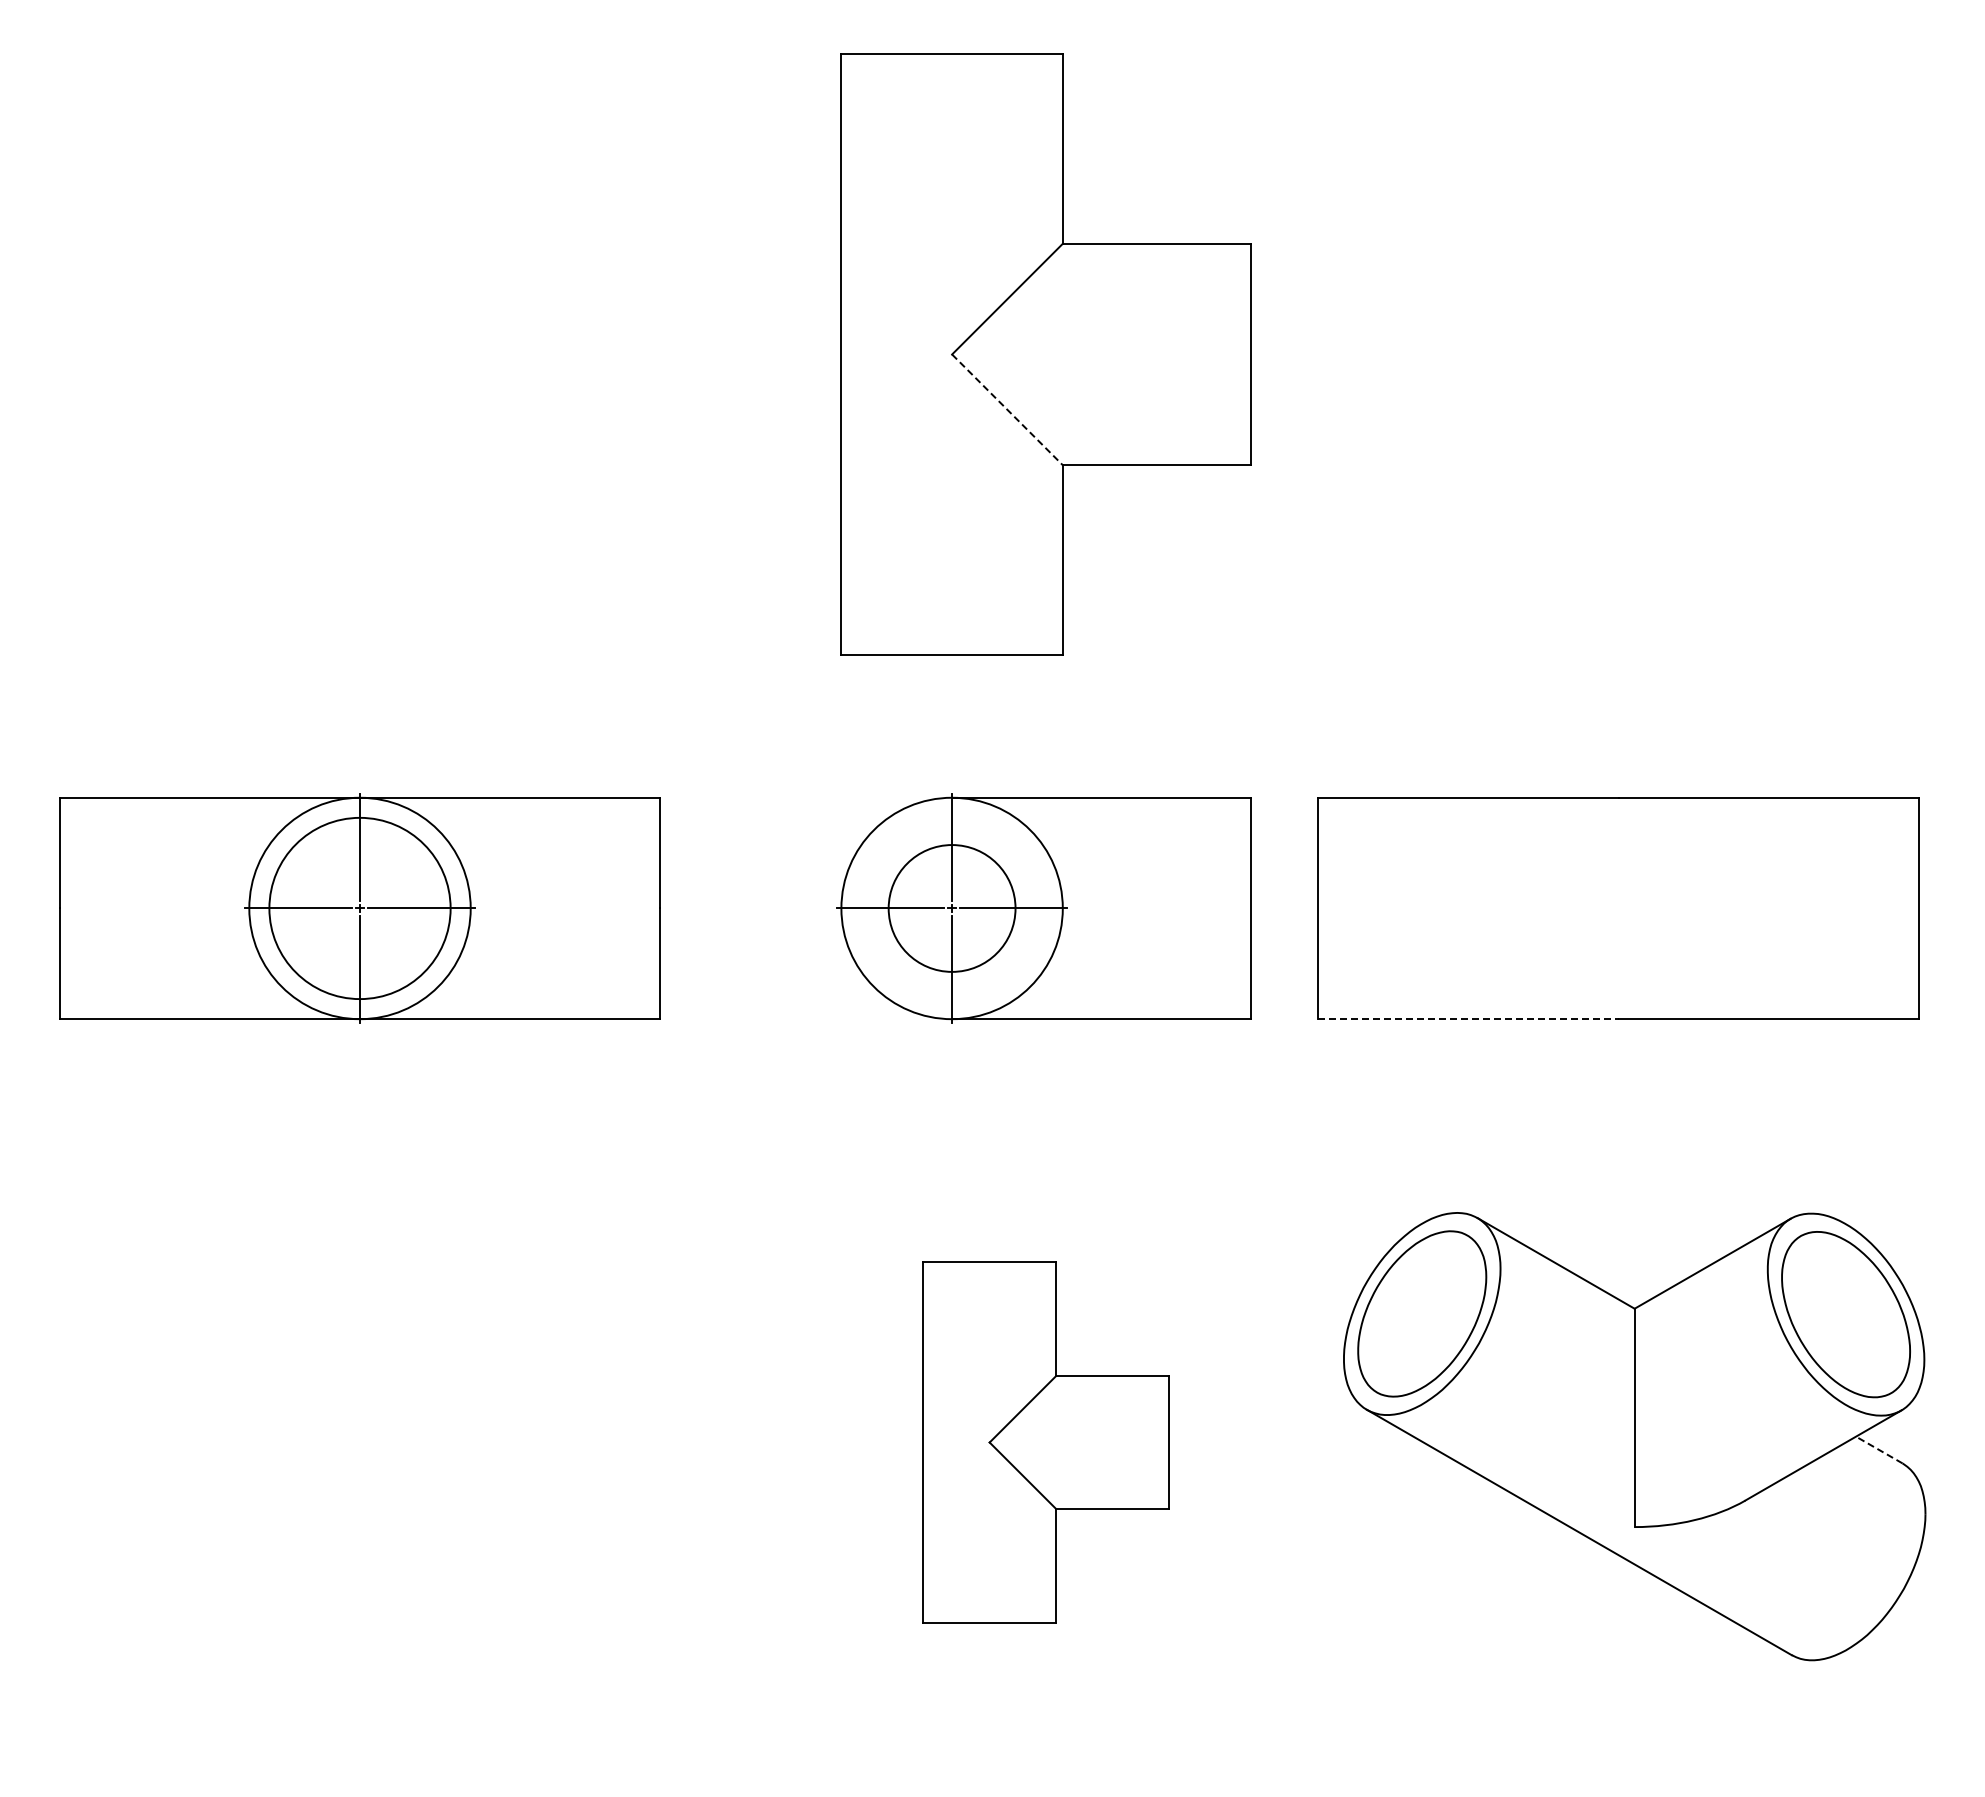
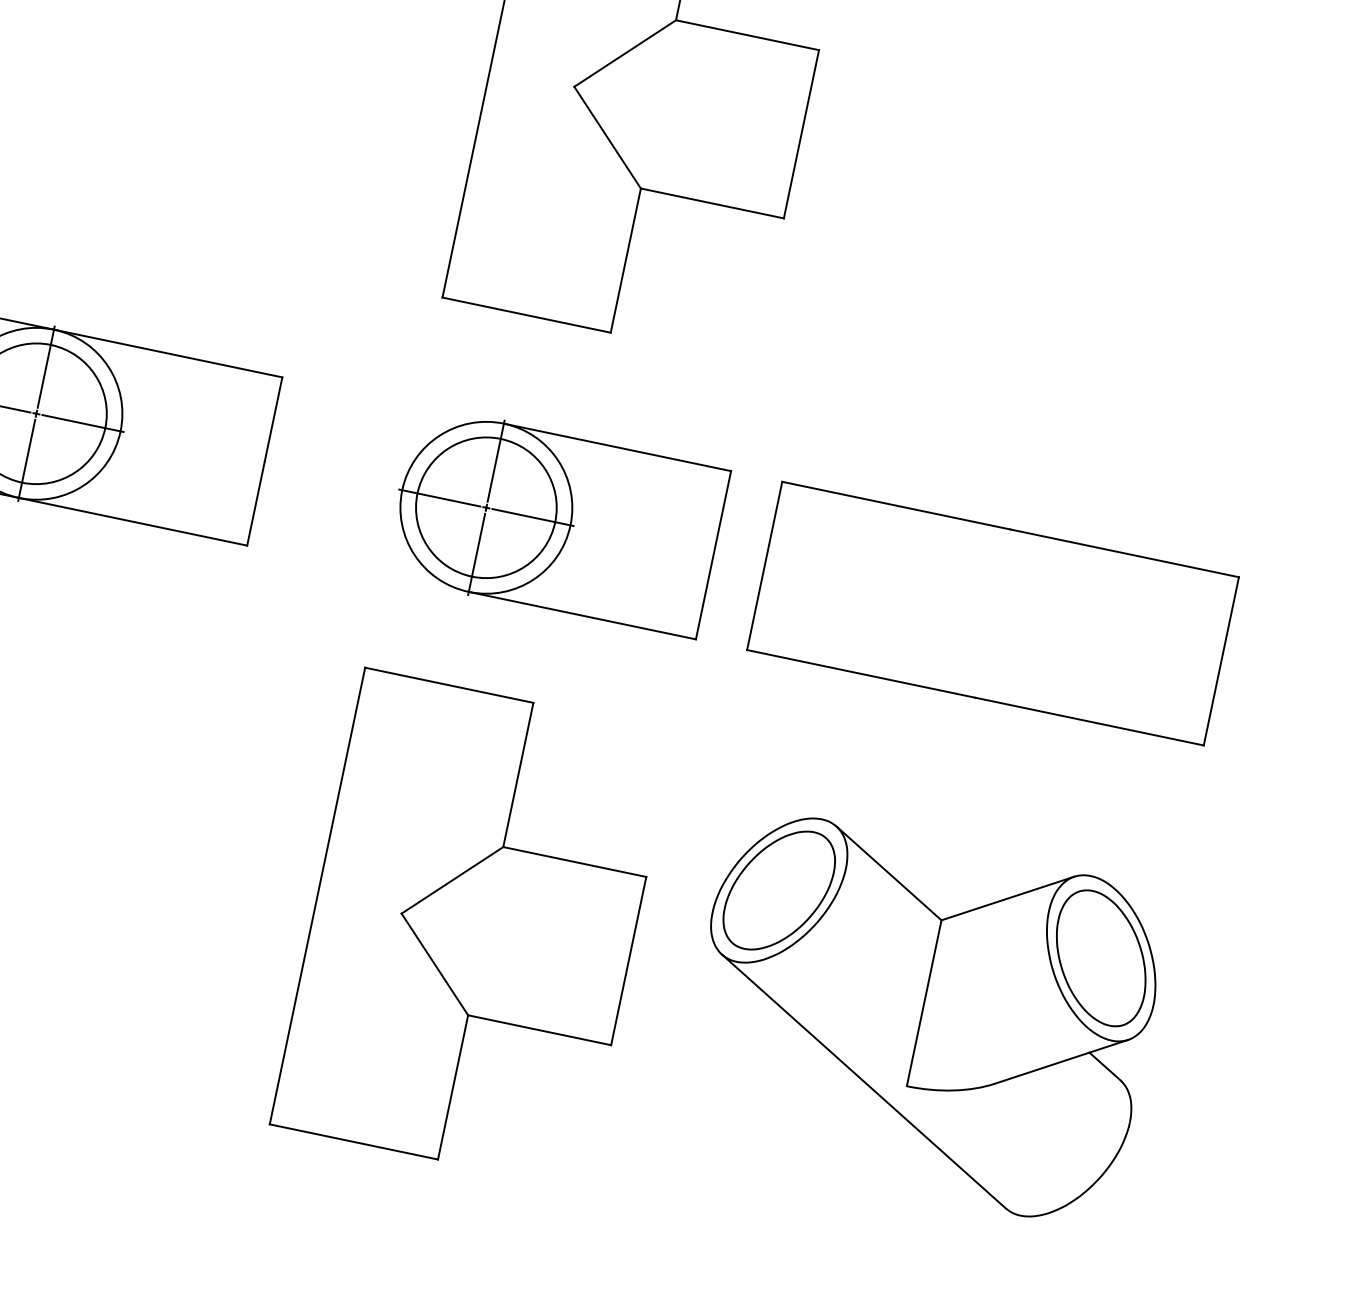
line: (1007, 410) -> (607, 138), dashed -> solid
circle: (951, 908) -> (485, 507), size x1.43
line: (1469, 1019) -> (861, 674), dashed -> solid
part: (1045, 1442) -> (472, 928), size x1.67
line: (1879, 1450) -> (1105, 1066), dashed -> solid

